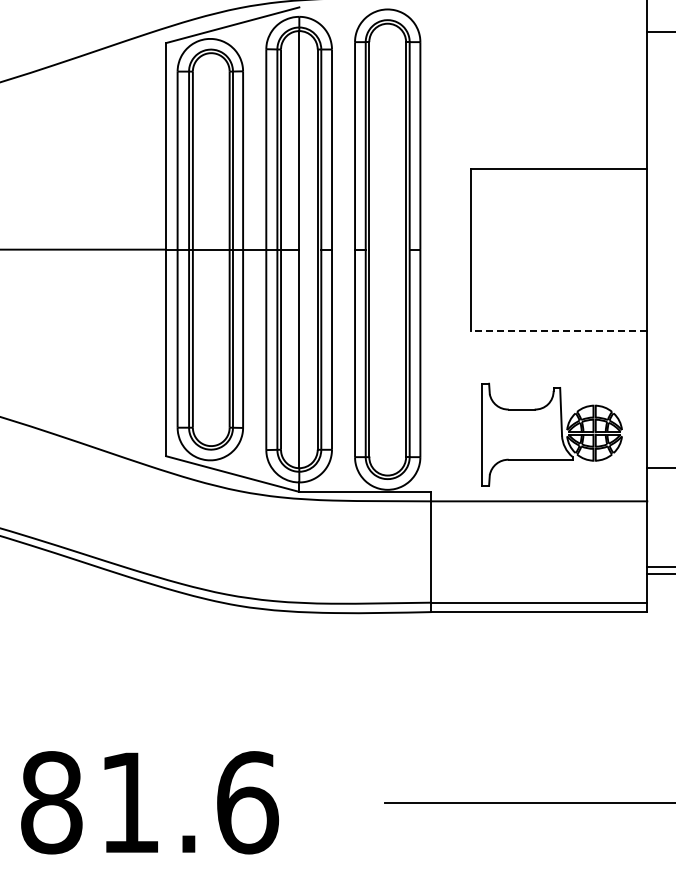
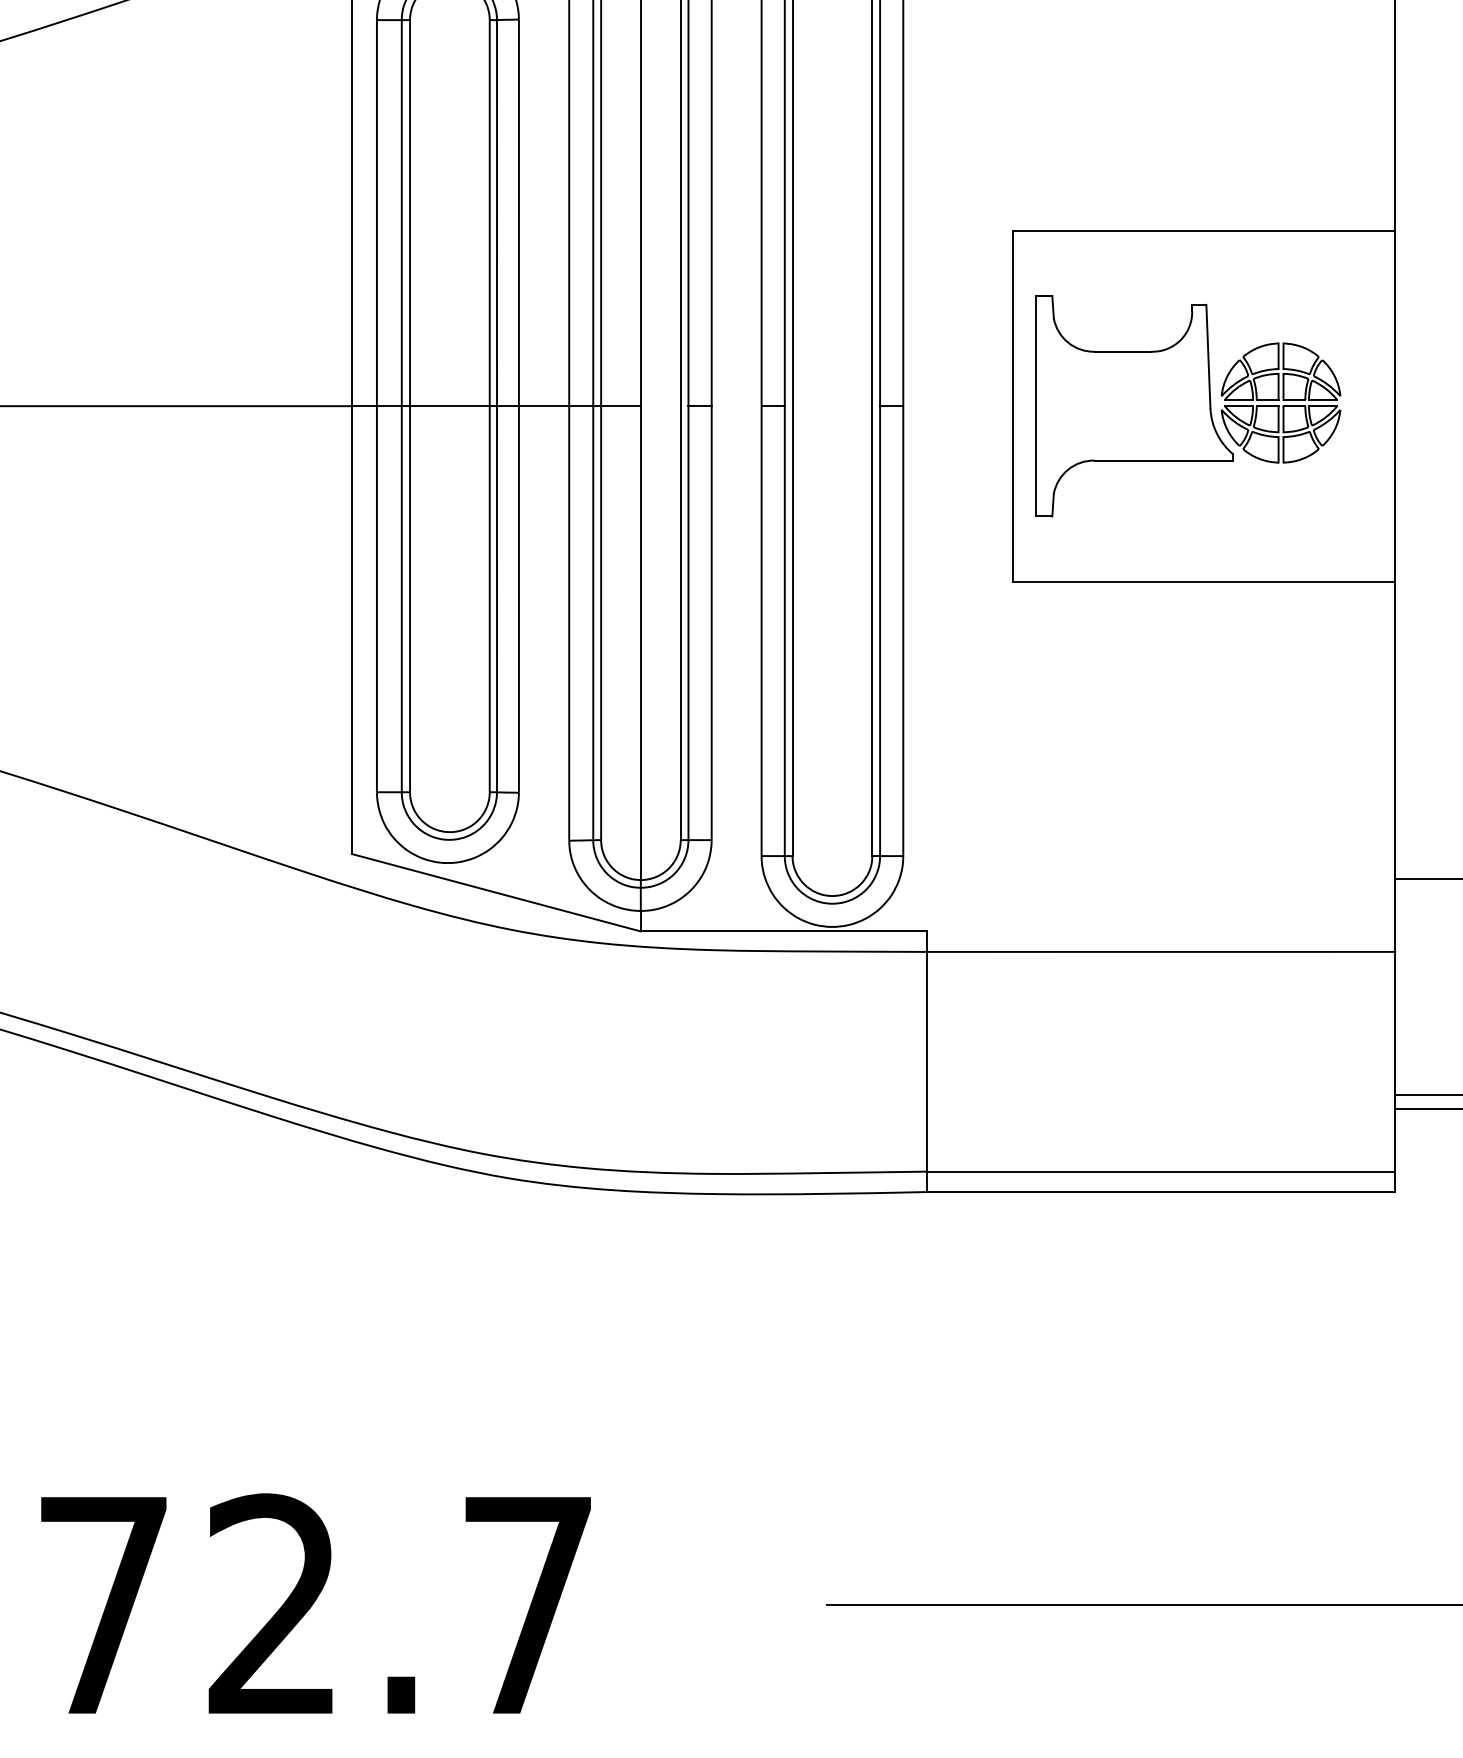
line: (558, 330) -> (1202, 581), dashed -> solid
part: (551, 434) -> (1187, 405), moved
text: (150, 802) -> (318, 1604), 81.6 -> 72.7

